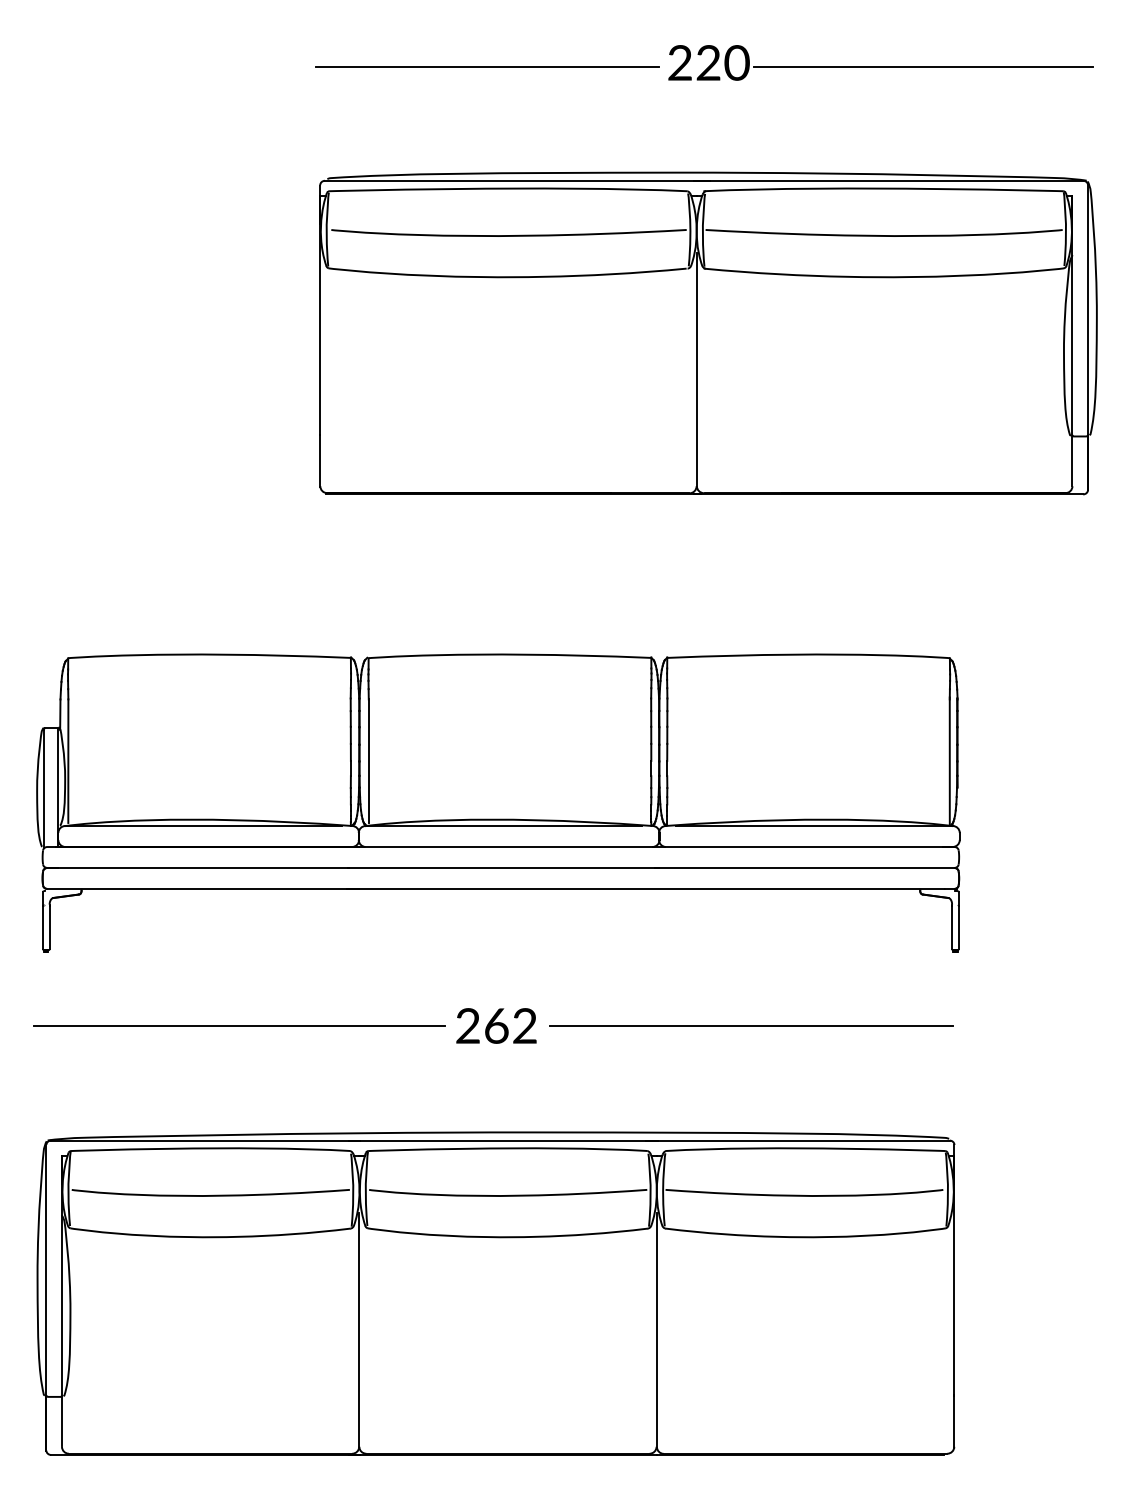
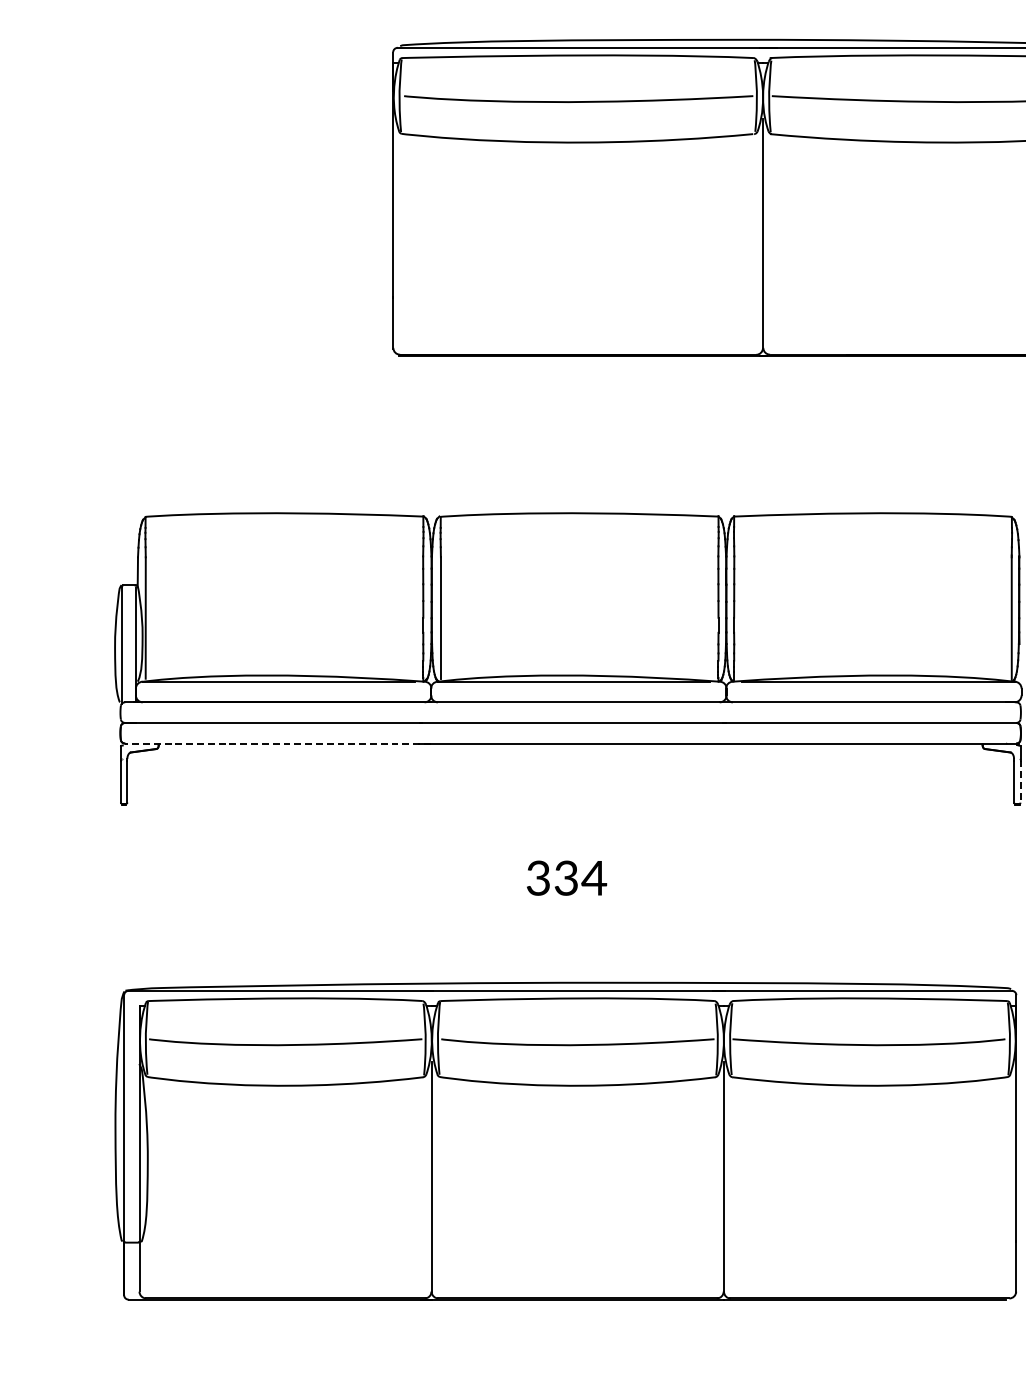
line: (203, 888) -> (278, 743), solid -> dashed
line: (958, 928) -> (1020, 782), solid -> dashed
text: (496, 1025) -> (566, 877), 262 -> 334
line: (238, 1026) -> (312, 878), removed
line: (751, 1026) -> (816, 878), removed

